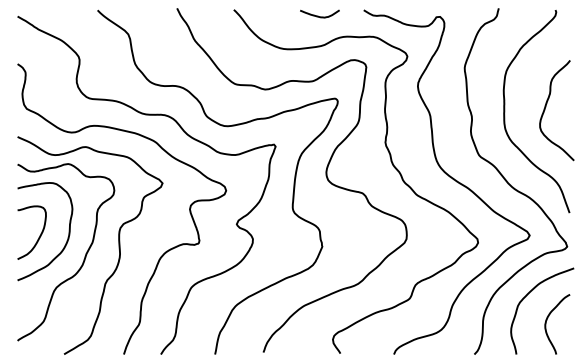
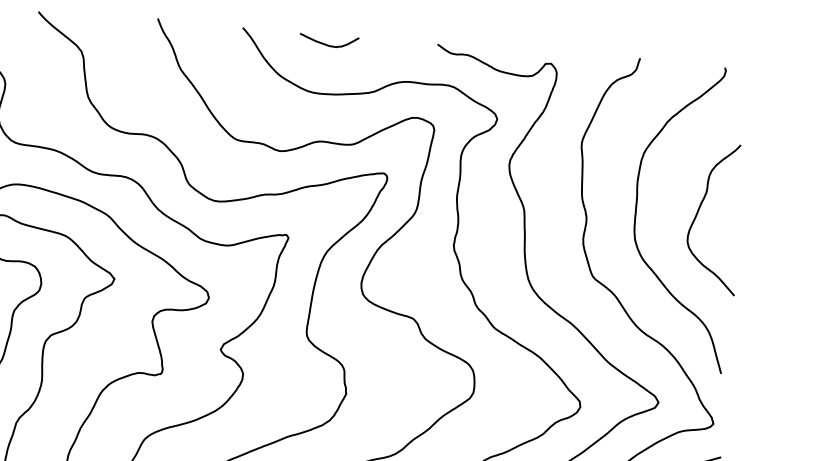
curve: (318, 15) -> (327, 43), moved

